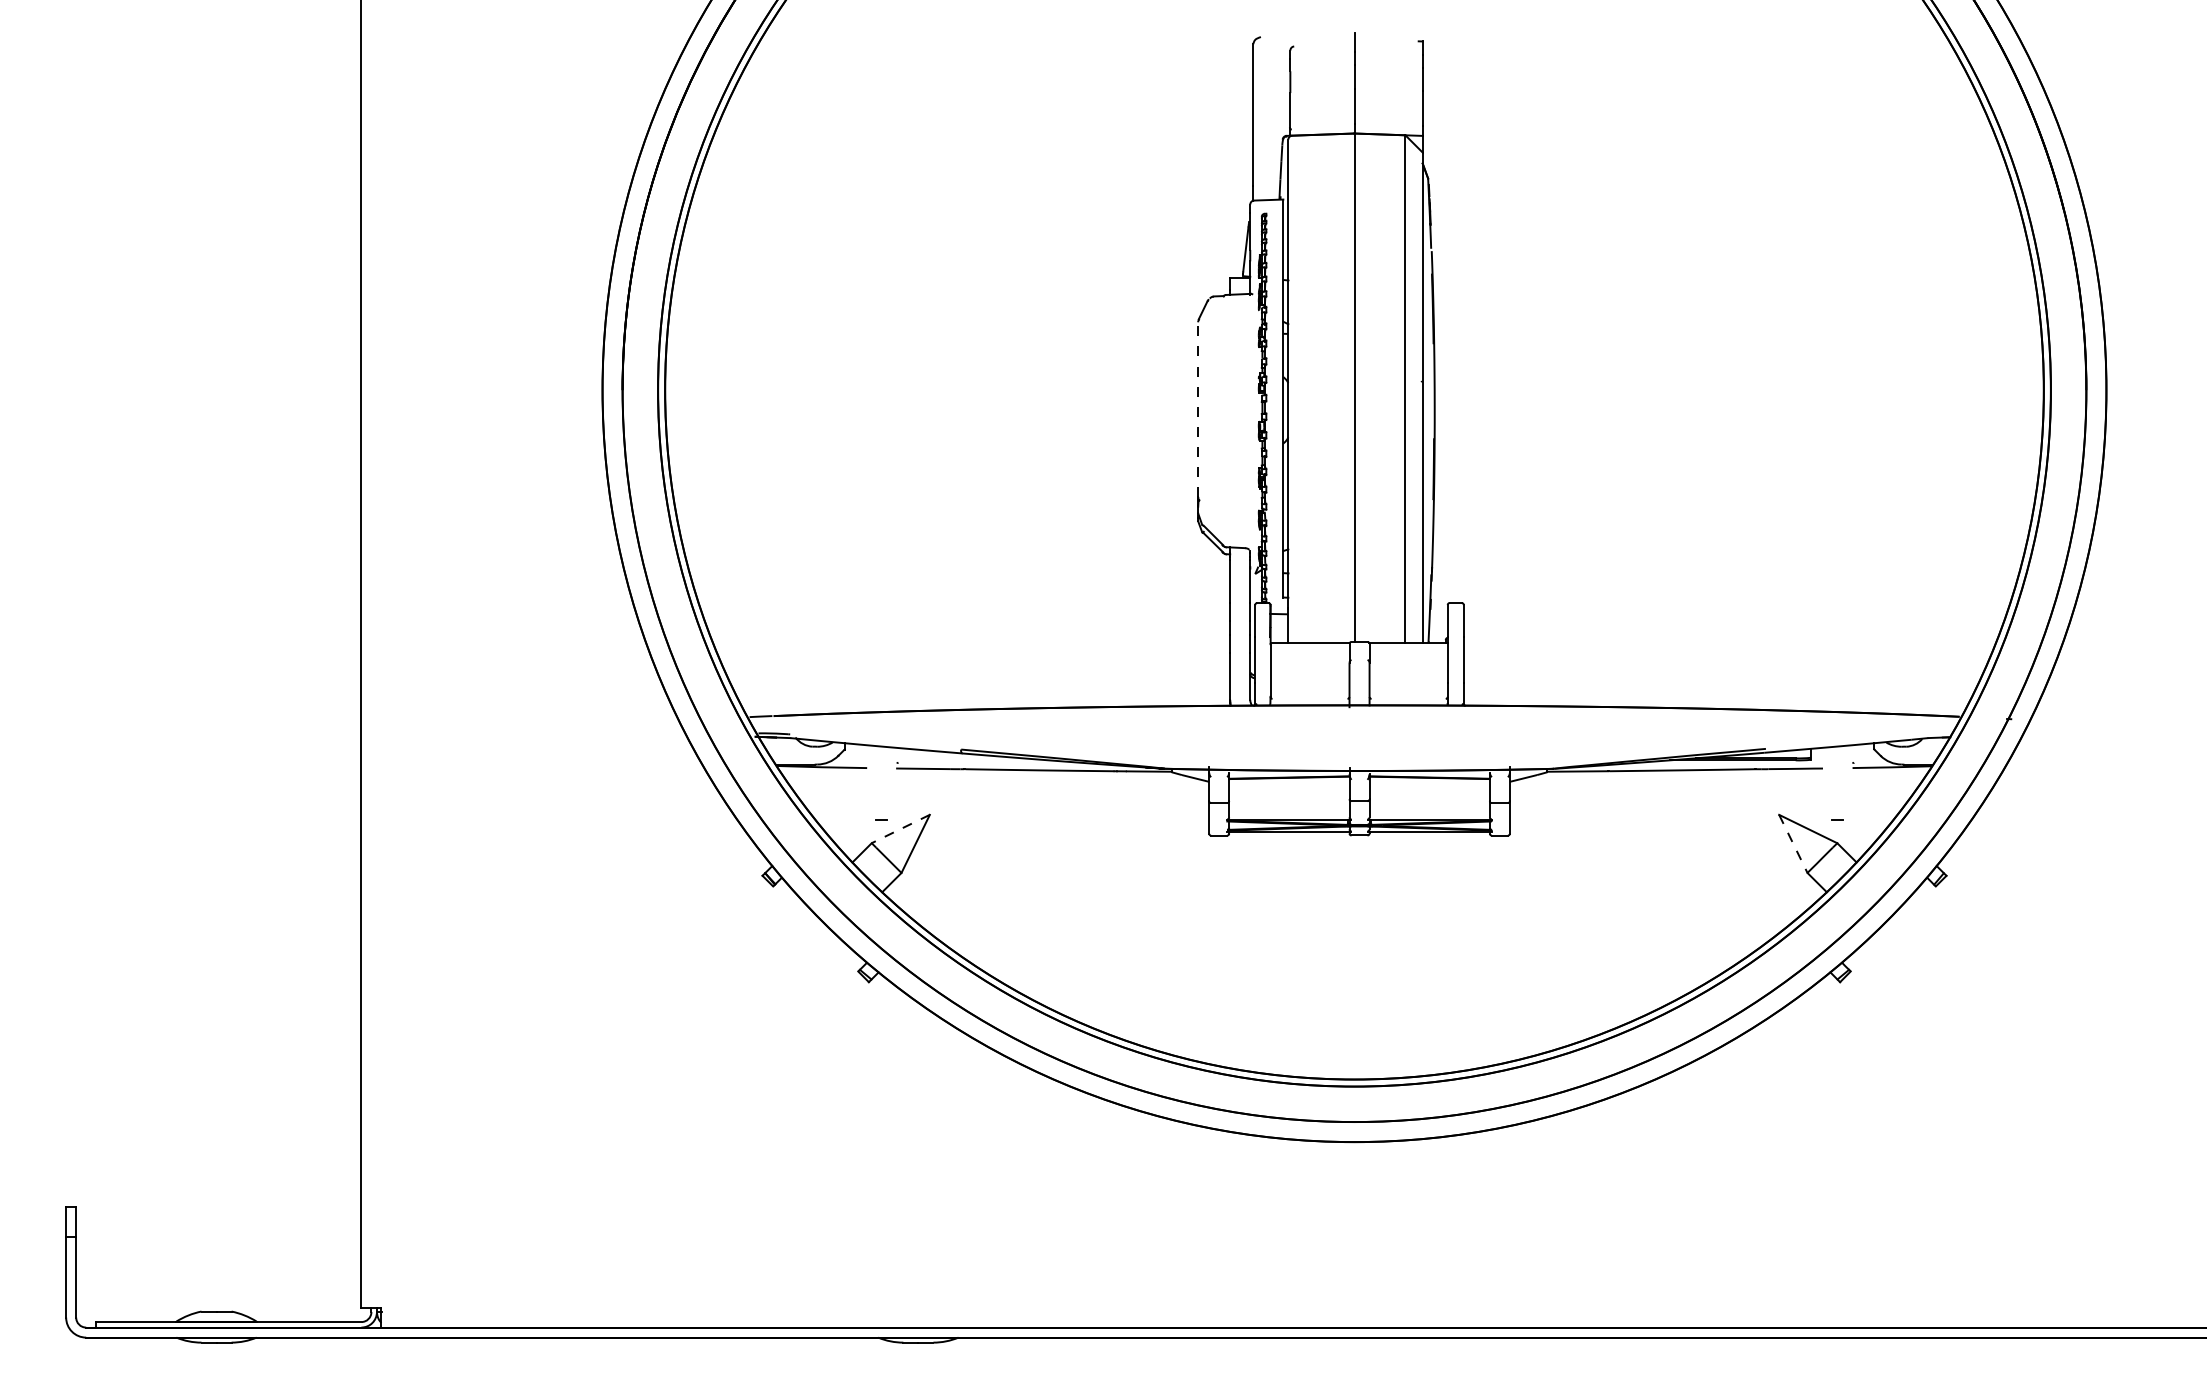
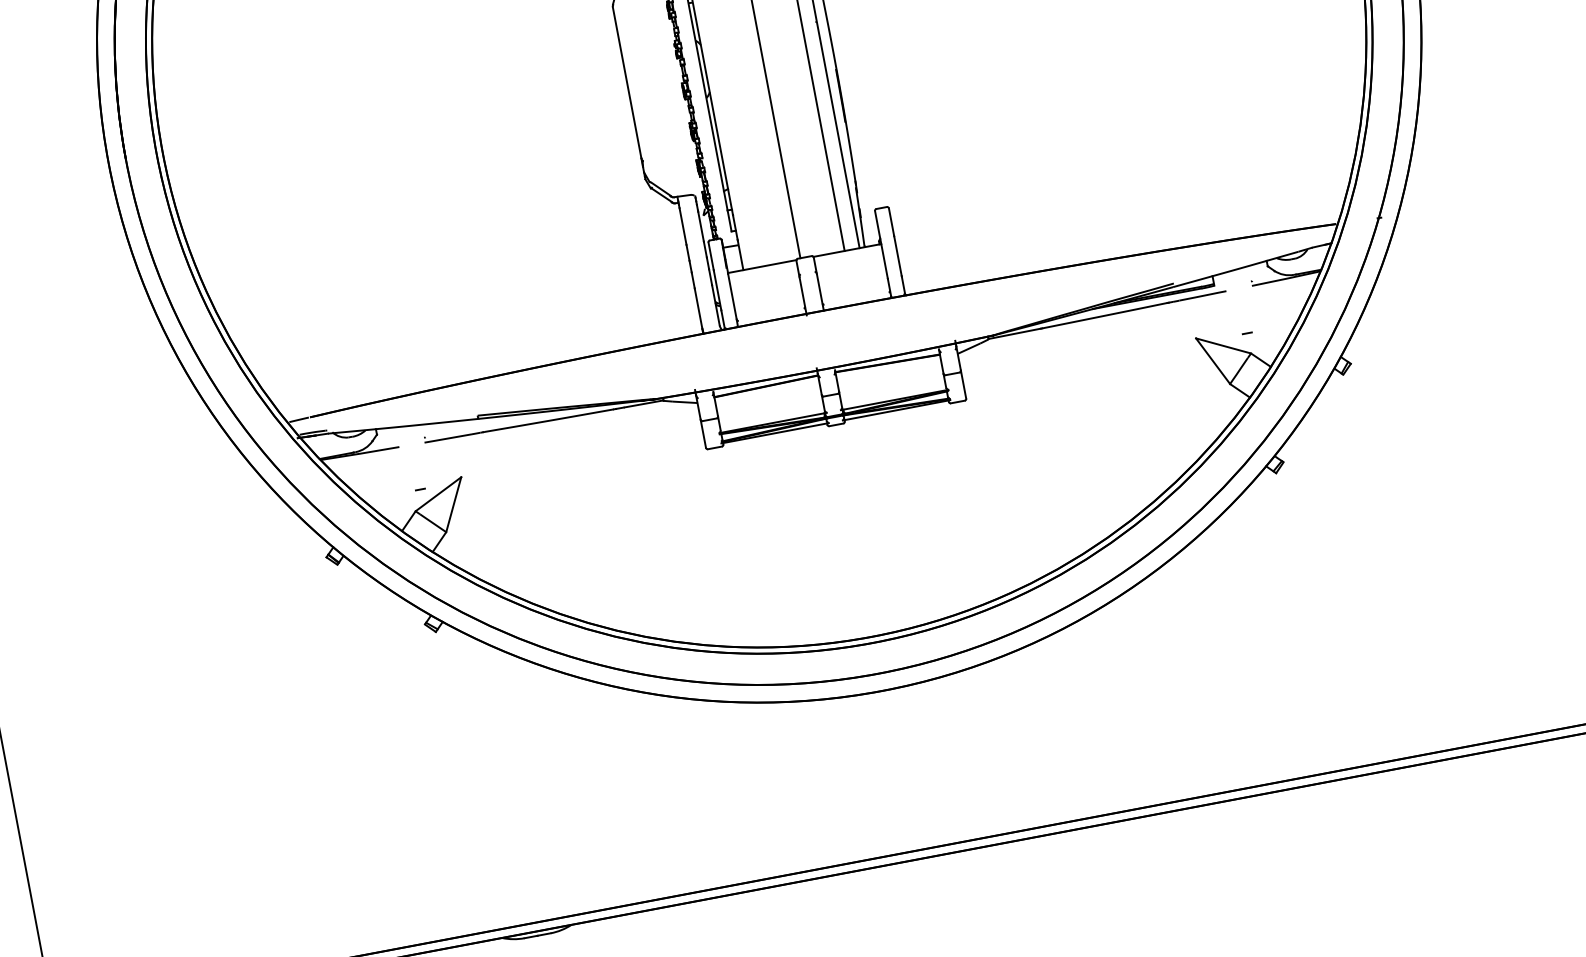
line: (1198, 409) -> (627, 82), dashed -> solid
line: (900, 829) -> (438, 494), dashed -> solid
line: (1793, 844) -> (1213, 361), dashed -> solid

